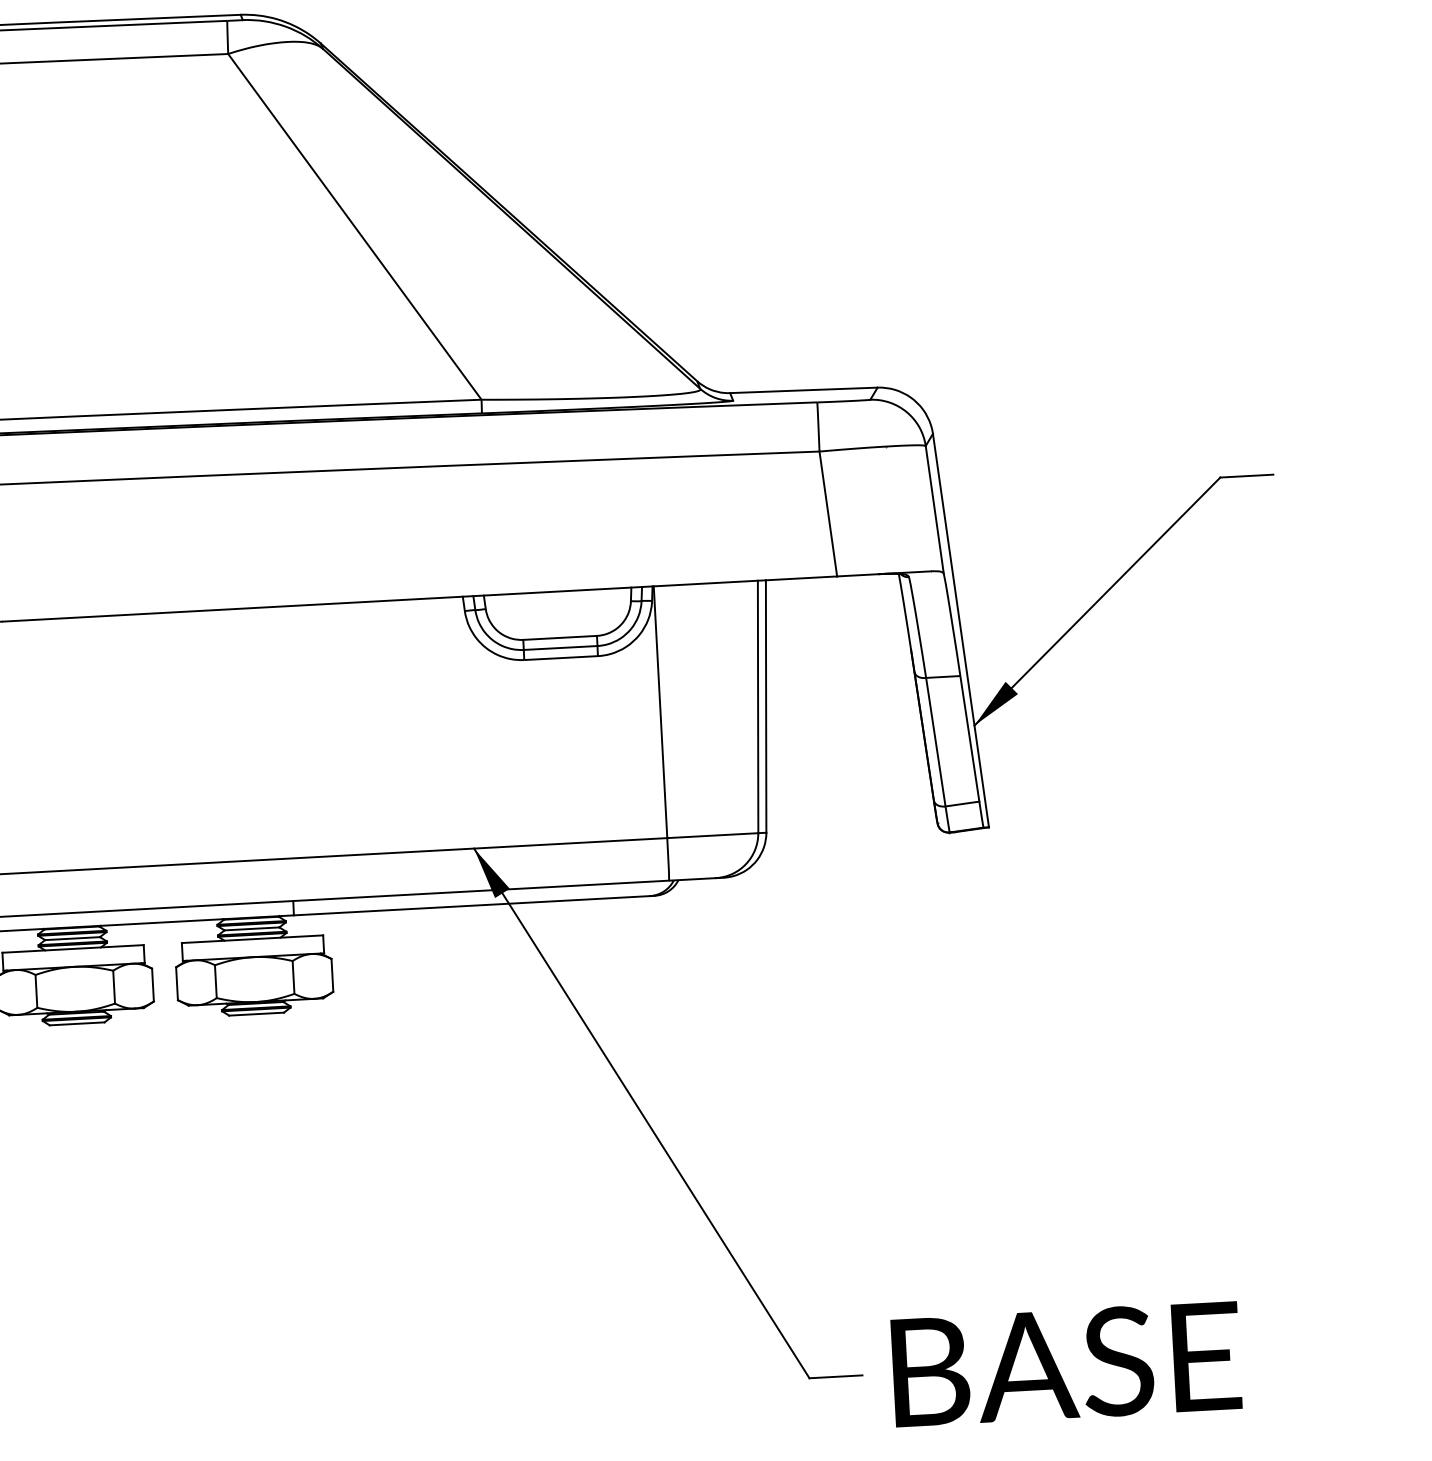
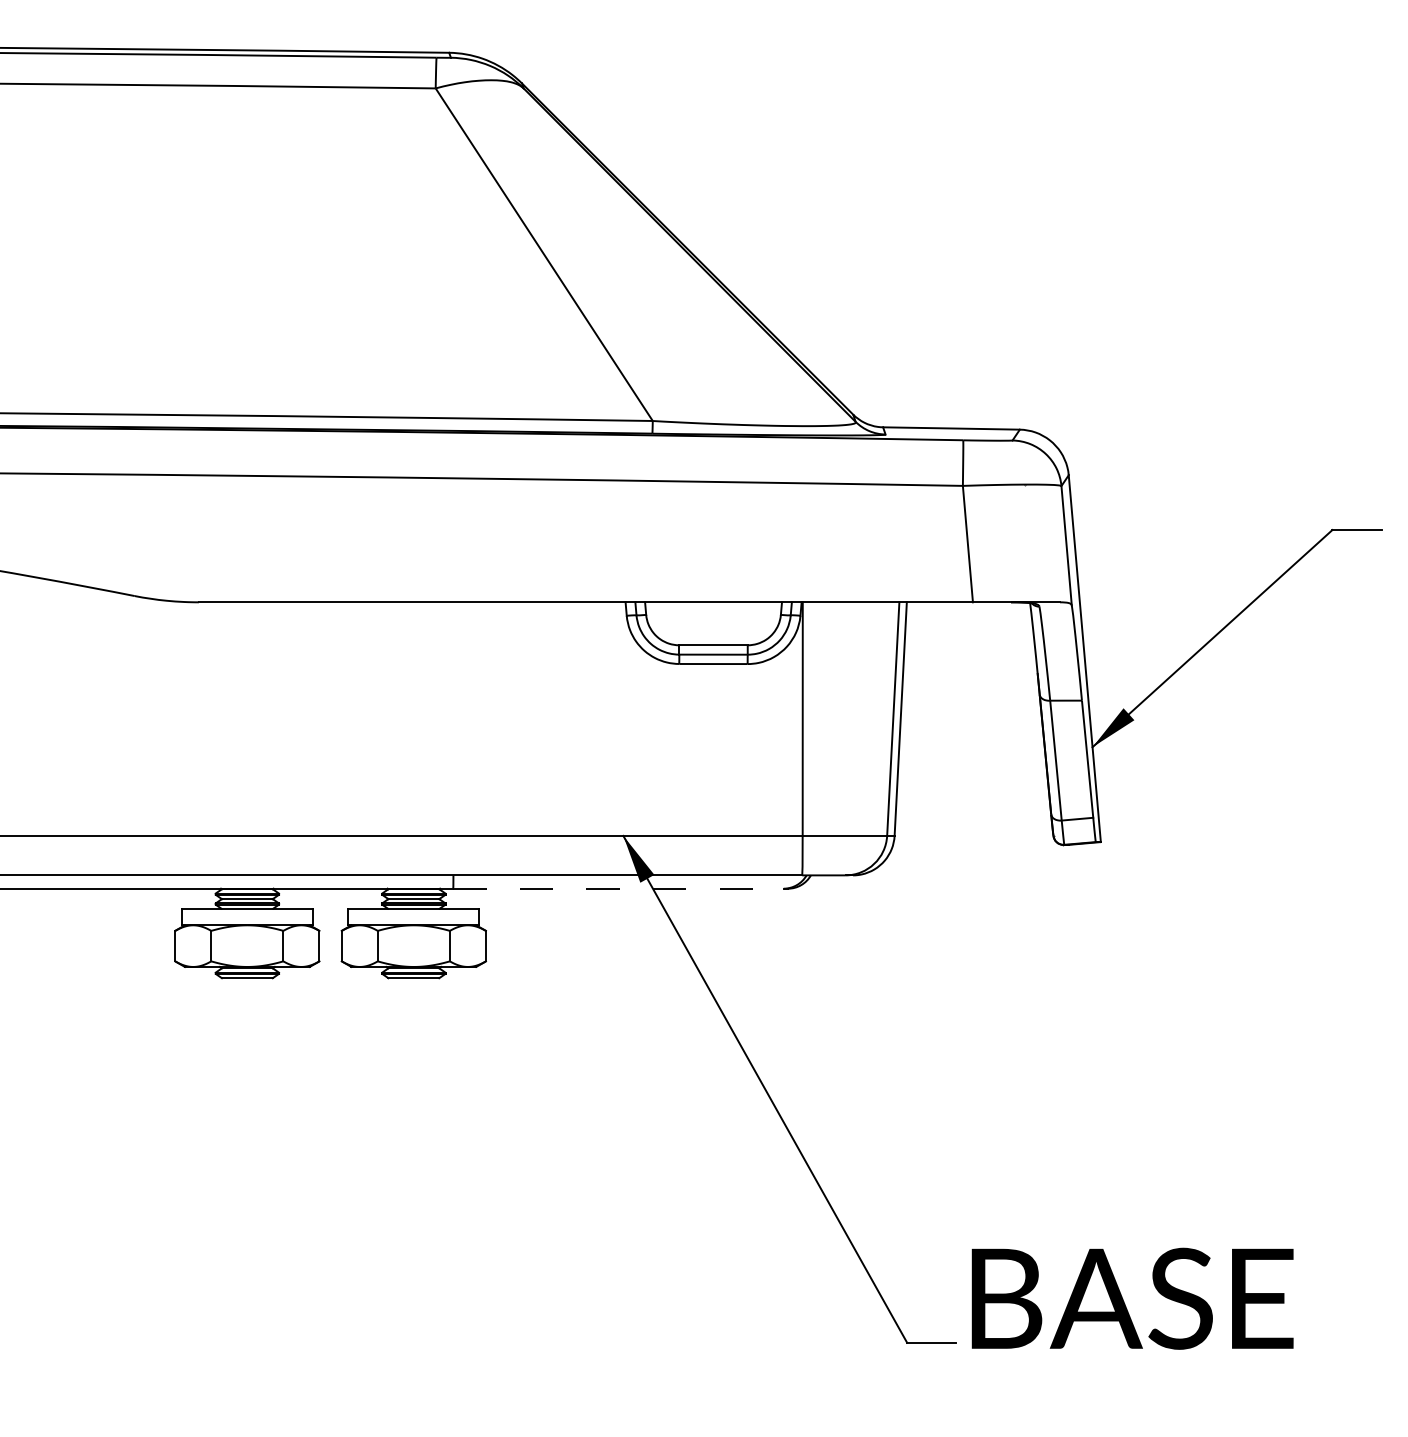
line: (471, 905) -> (618, 888), solid -> dashed
text: (1066, 1364) -> (1132, 1298), moved

